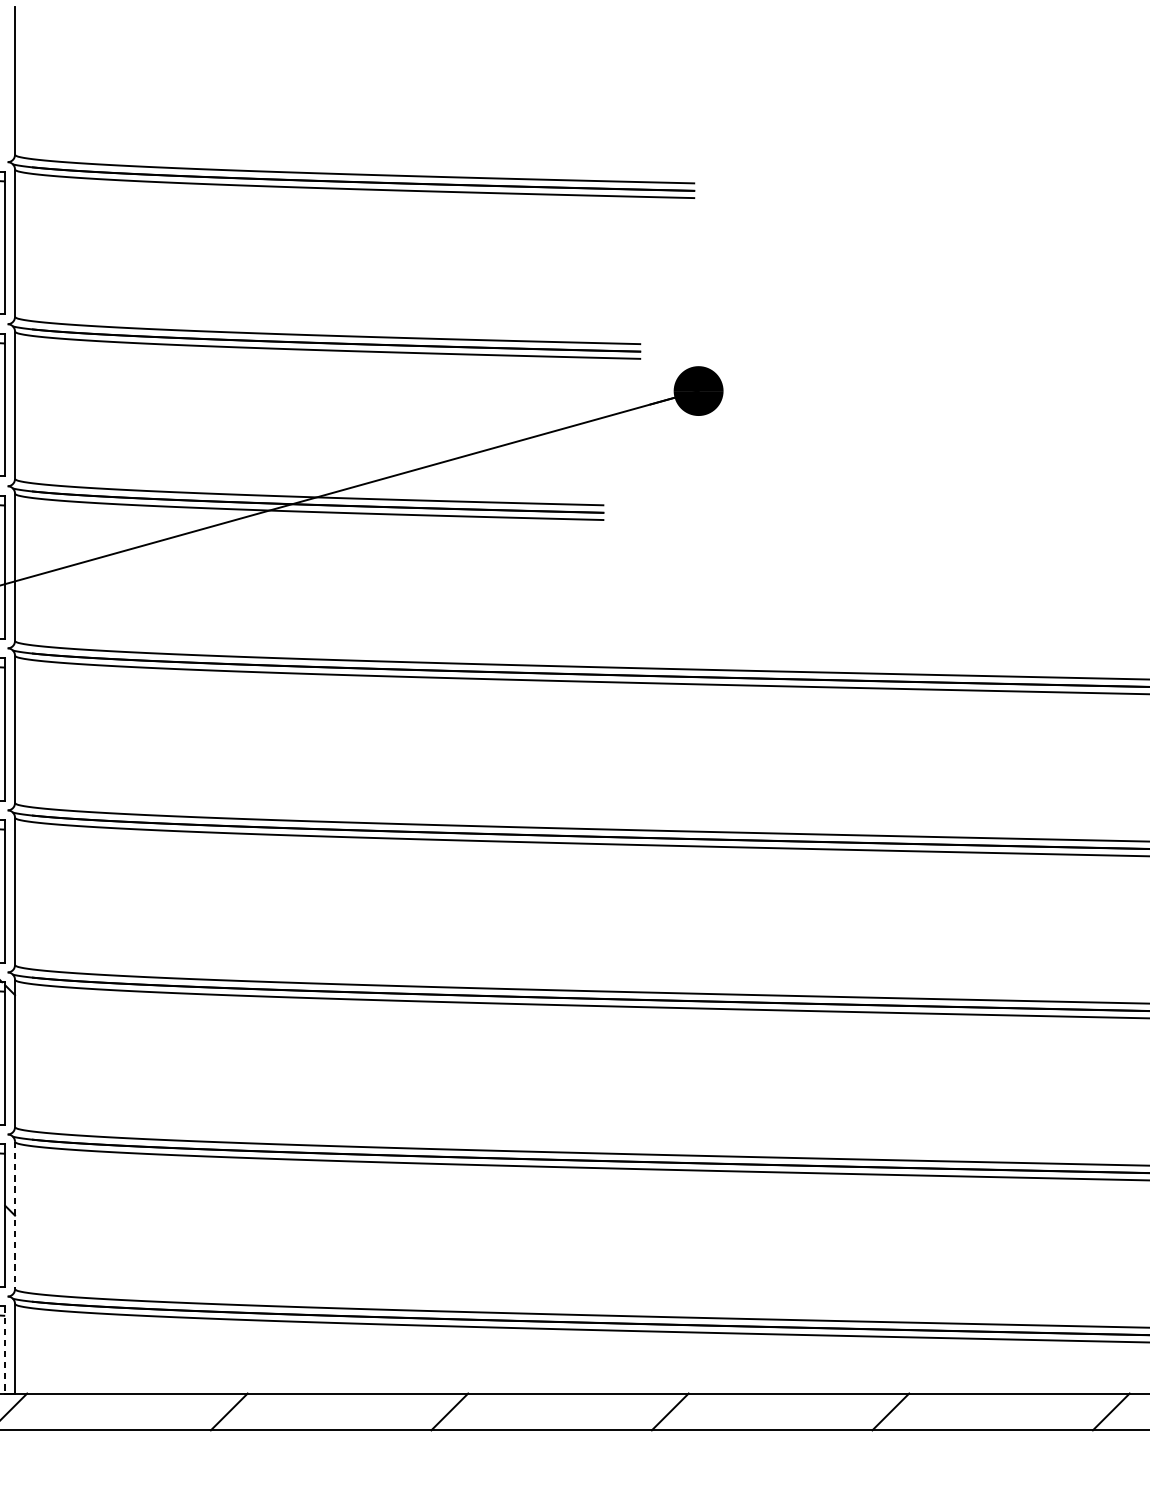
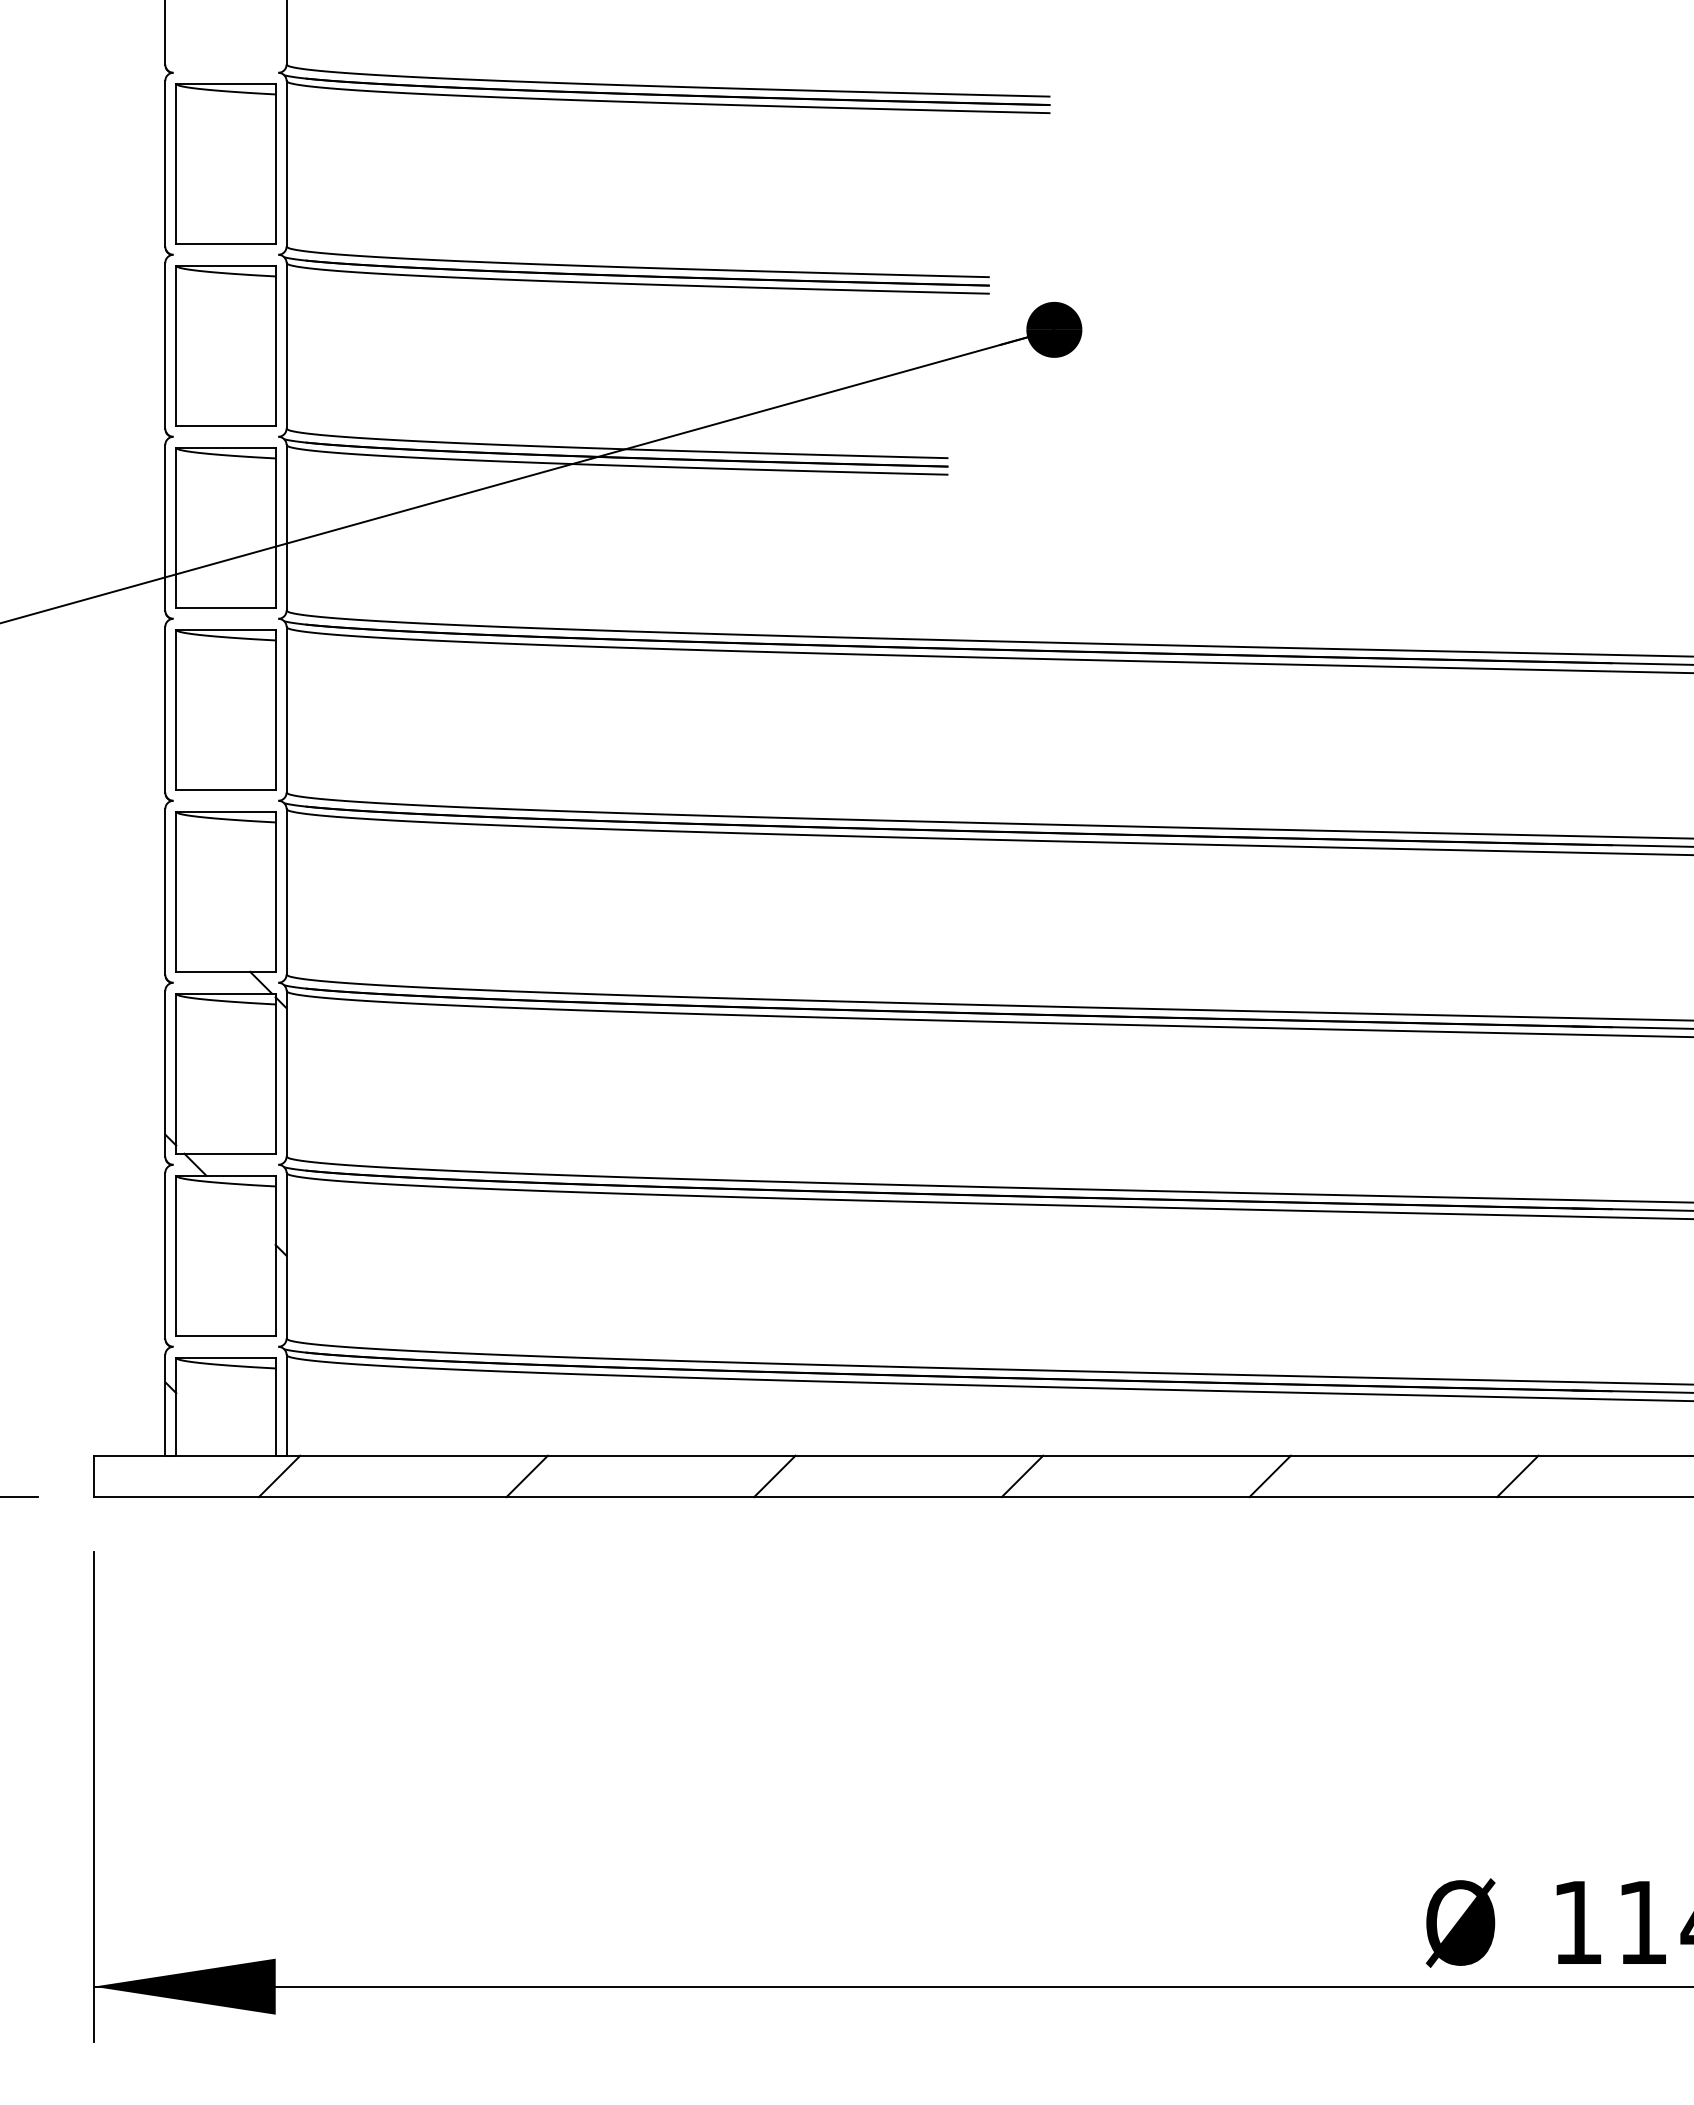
line: (14, 1215) -> (286, 1255), dashed -> solid
line: (5, 1349) -> (275, 1406), dashed -> solid

